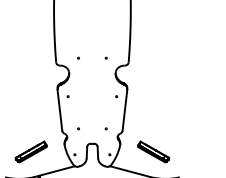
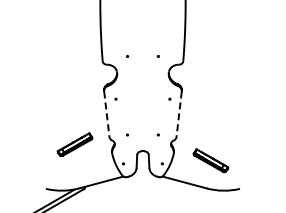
line: (59, 110) -> (106, 114), solid -> dashed
line: (125, 110) -> (179, 114), solid -> dashed
part: (30, 151) -> (74, 144), moved

